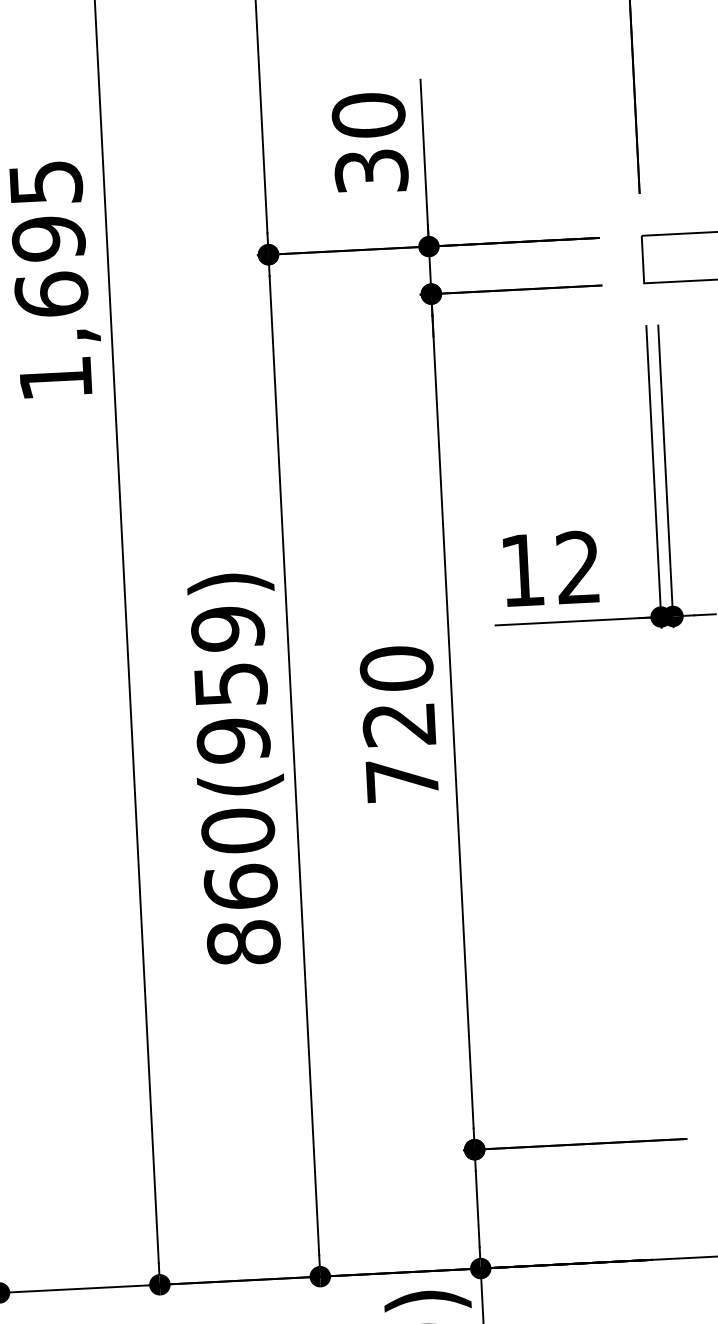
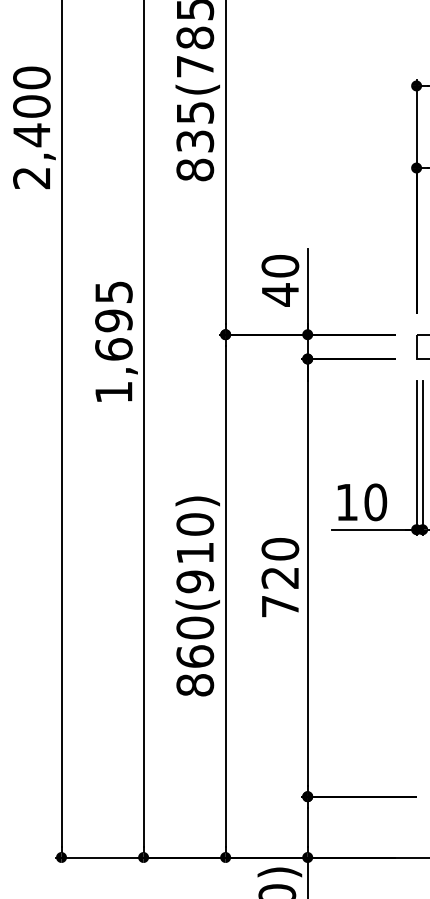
text: (371, 170) -> (280, 294), 30 -> 40
text: (578, 567) -> (375, 502), 12 -> 10
text: (229, 656) -> (195, 538), 860(959) -> 860(910)

